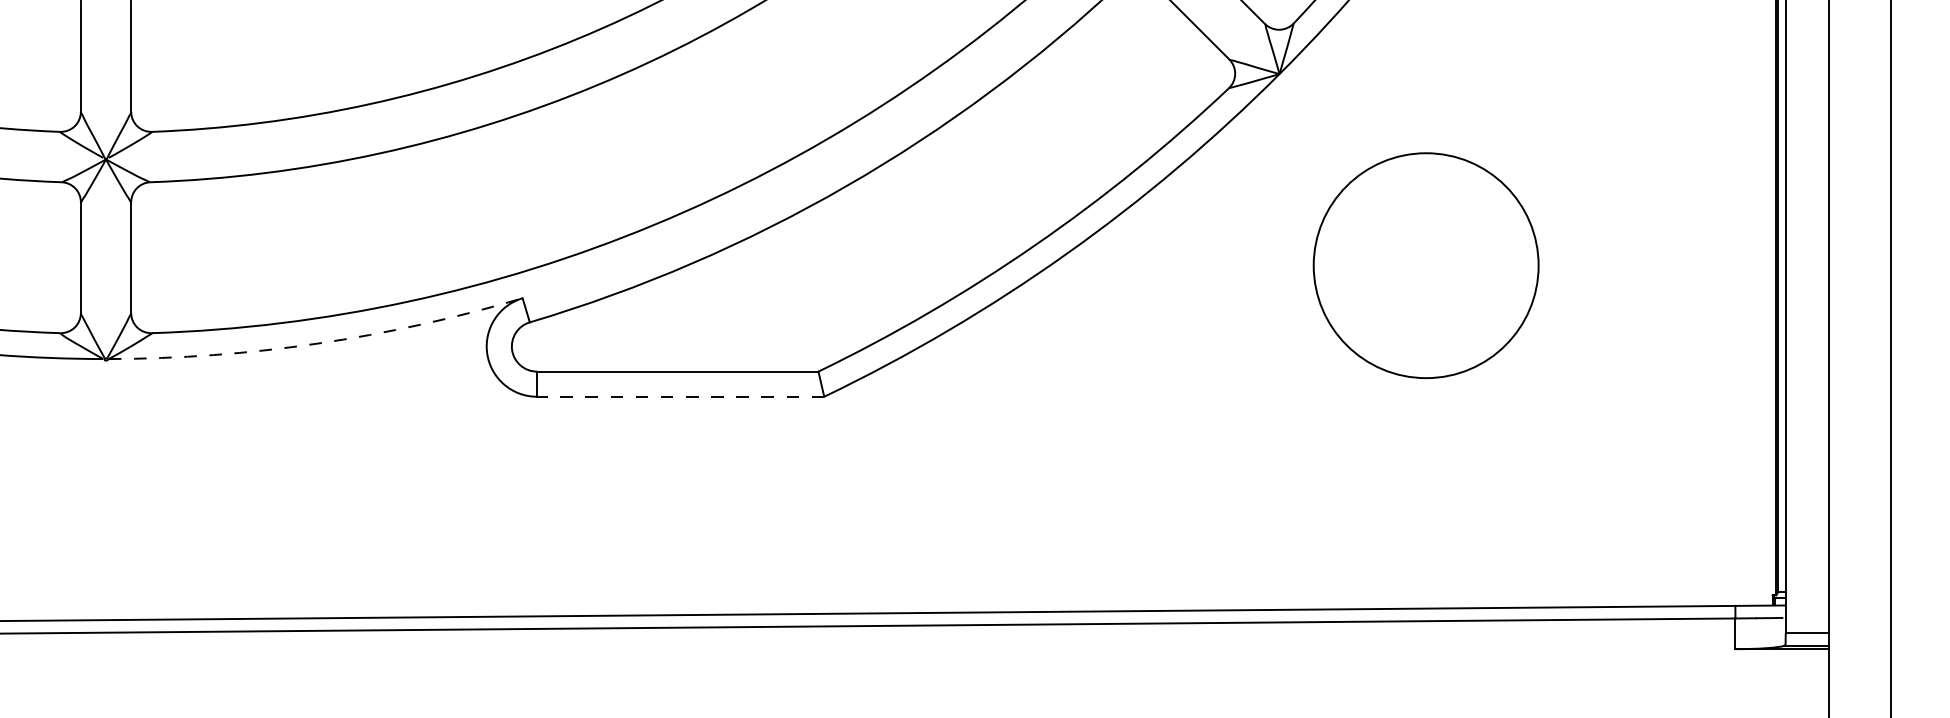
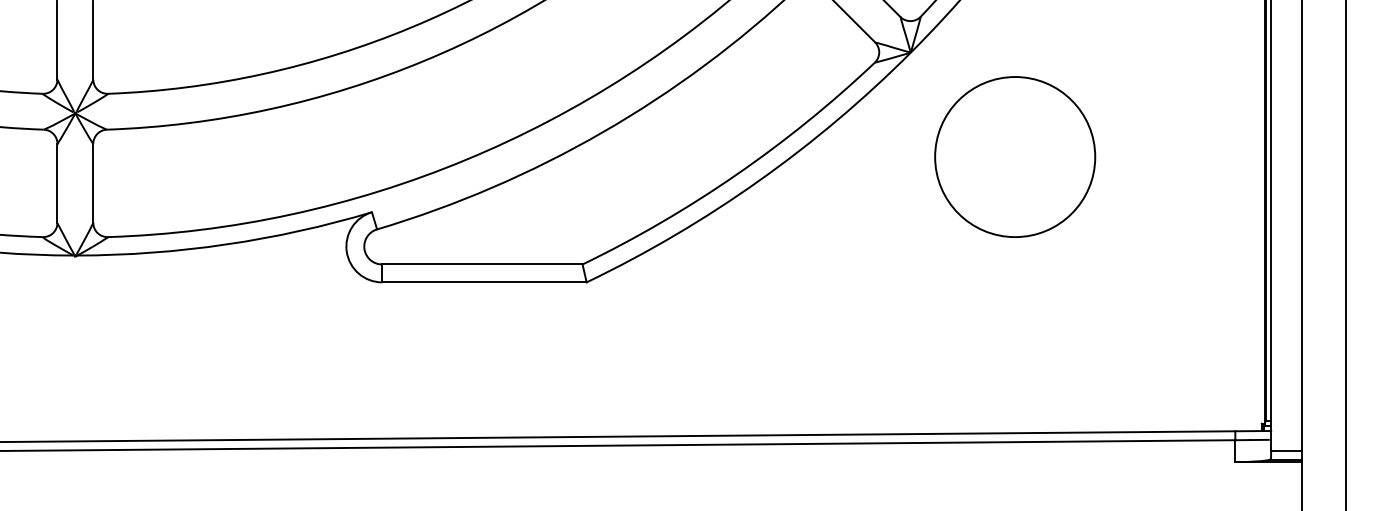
circle: (1426, 264) -> (1015, 156), moved
arc: (318, 343) -> (226, 244), dashed -> solid
line: (679, 396) -> (483, 282), dashed -> solid

